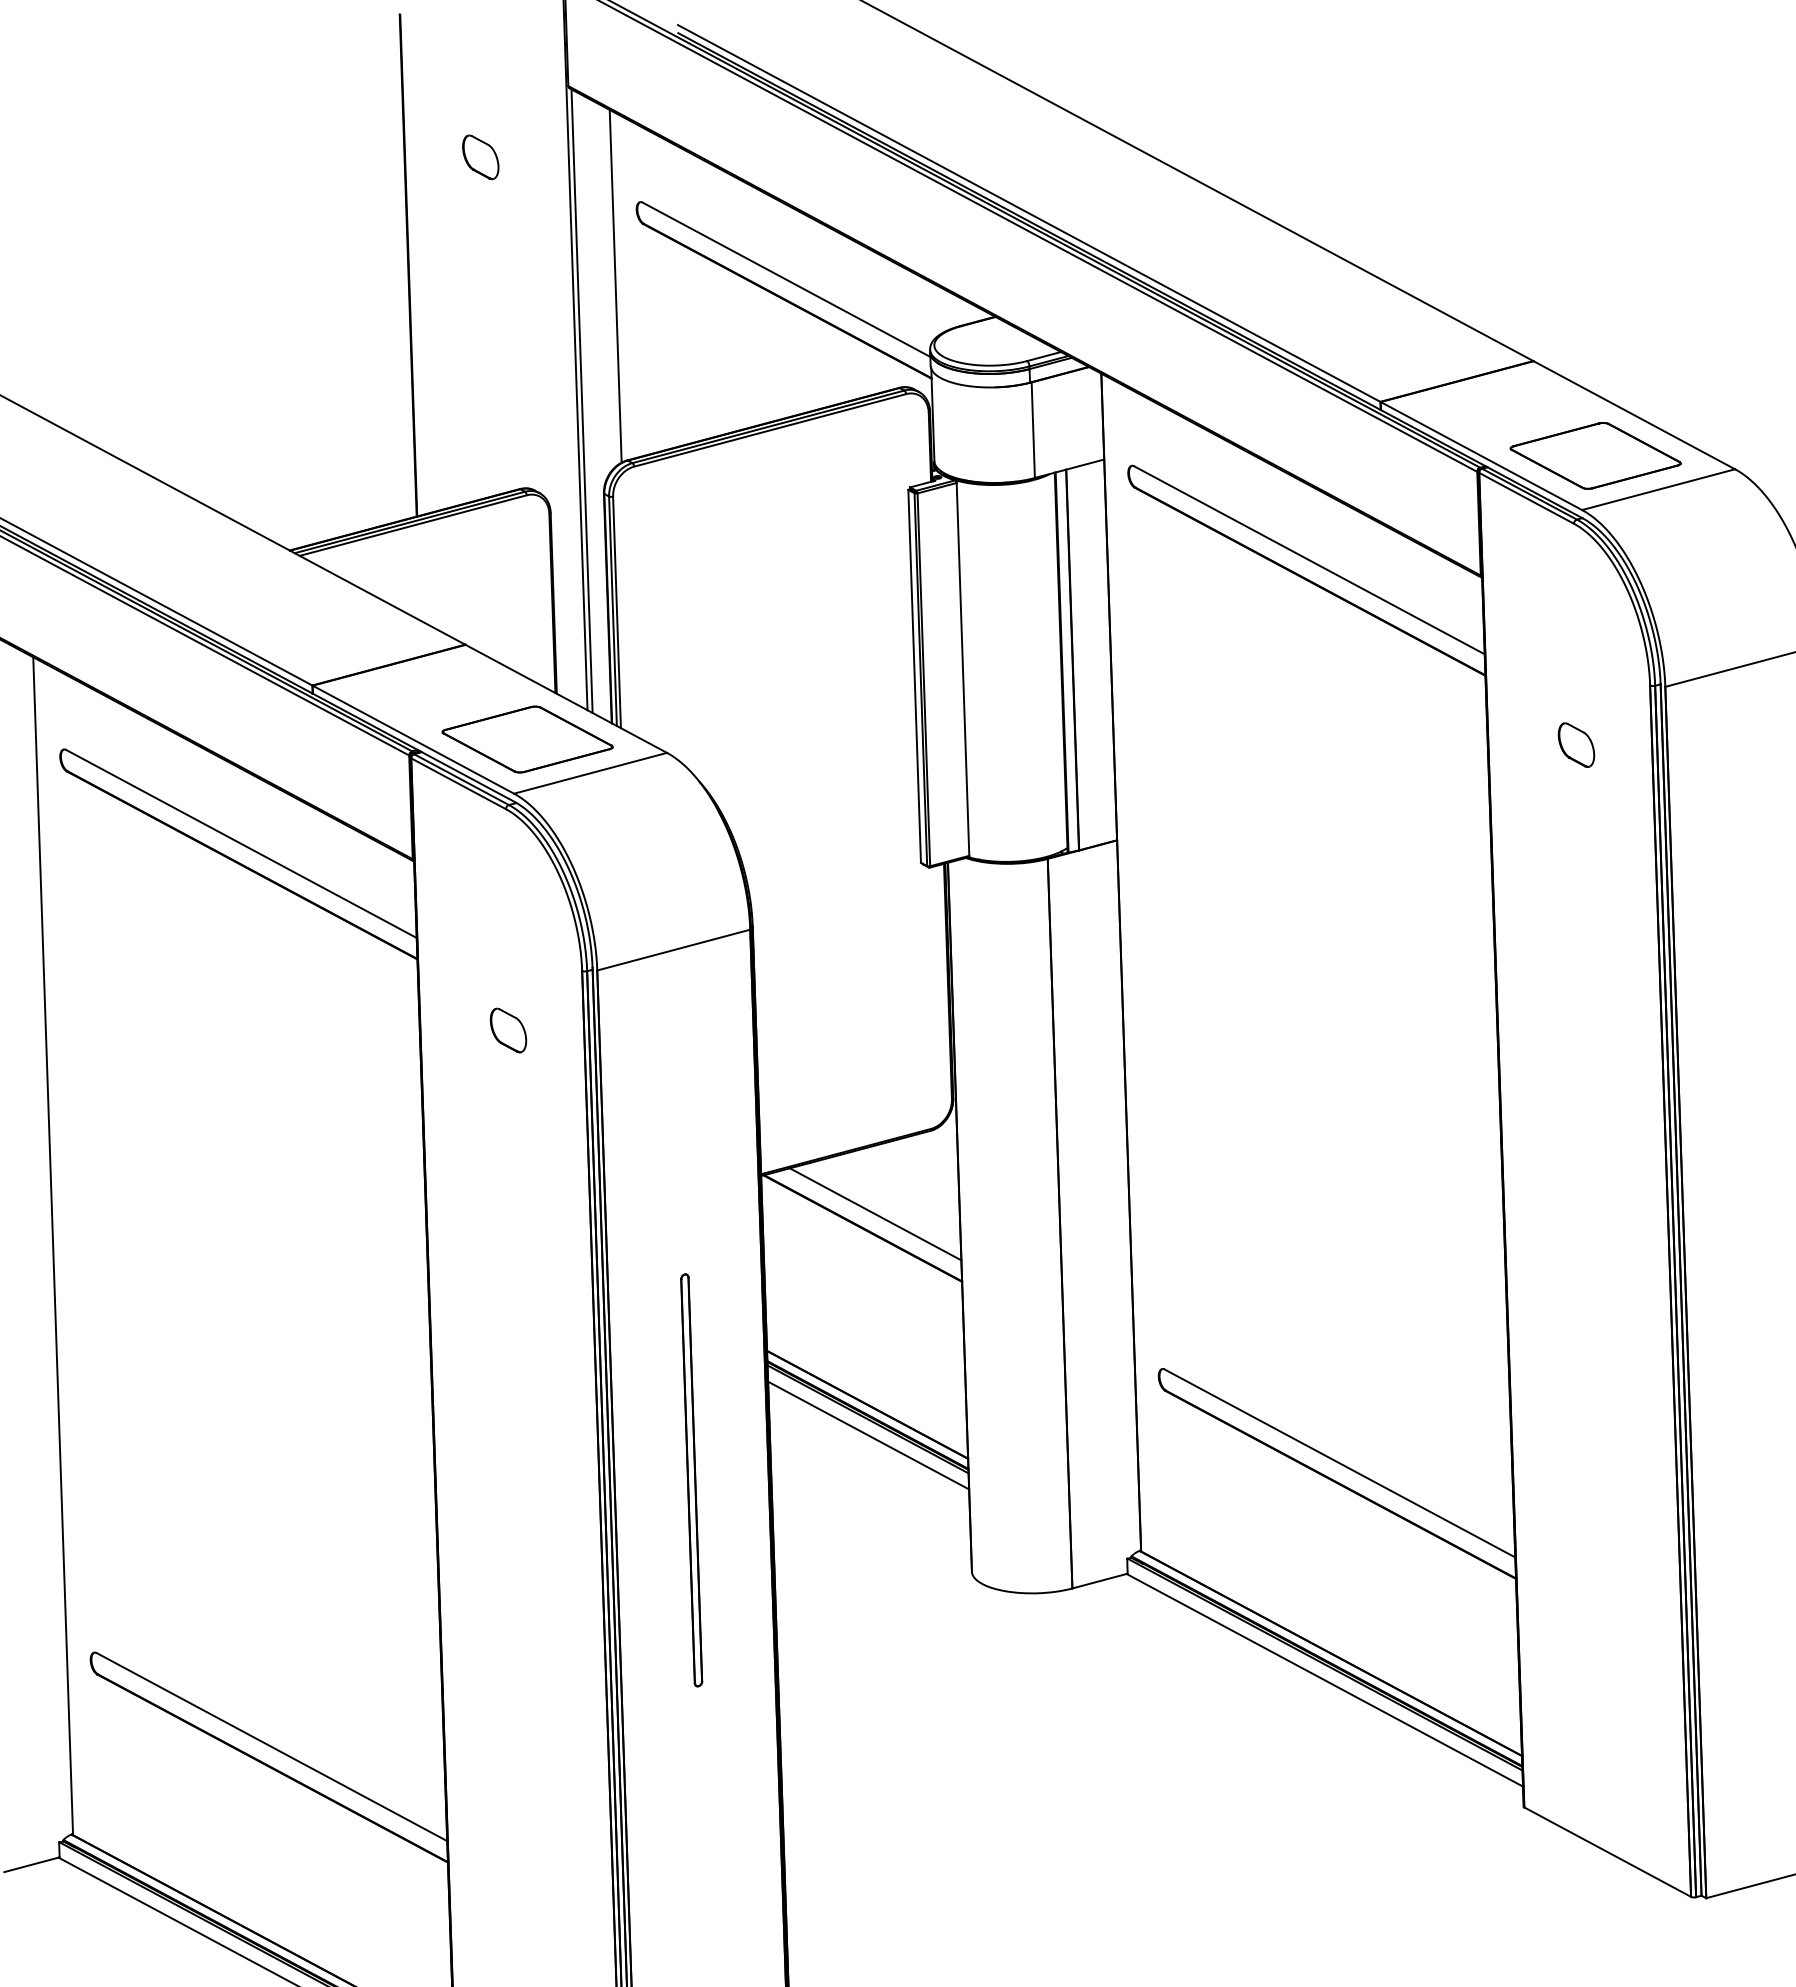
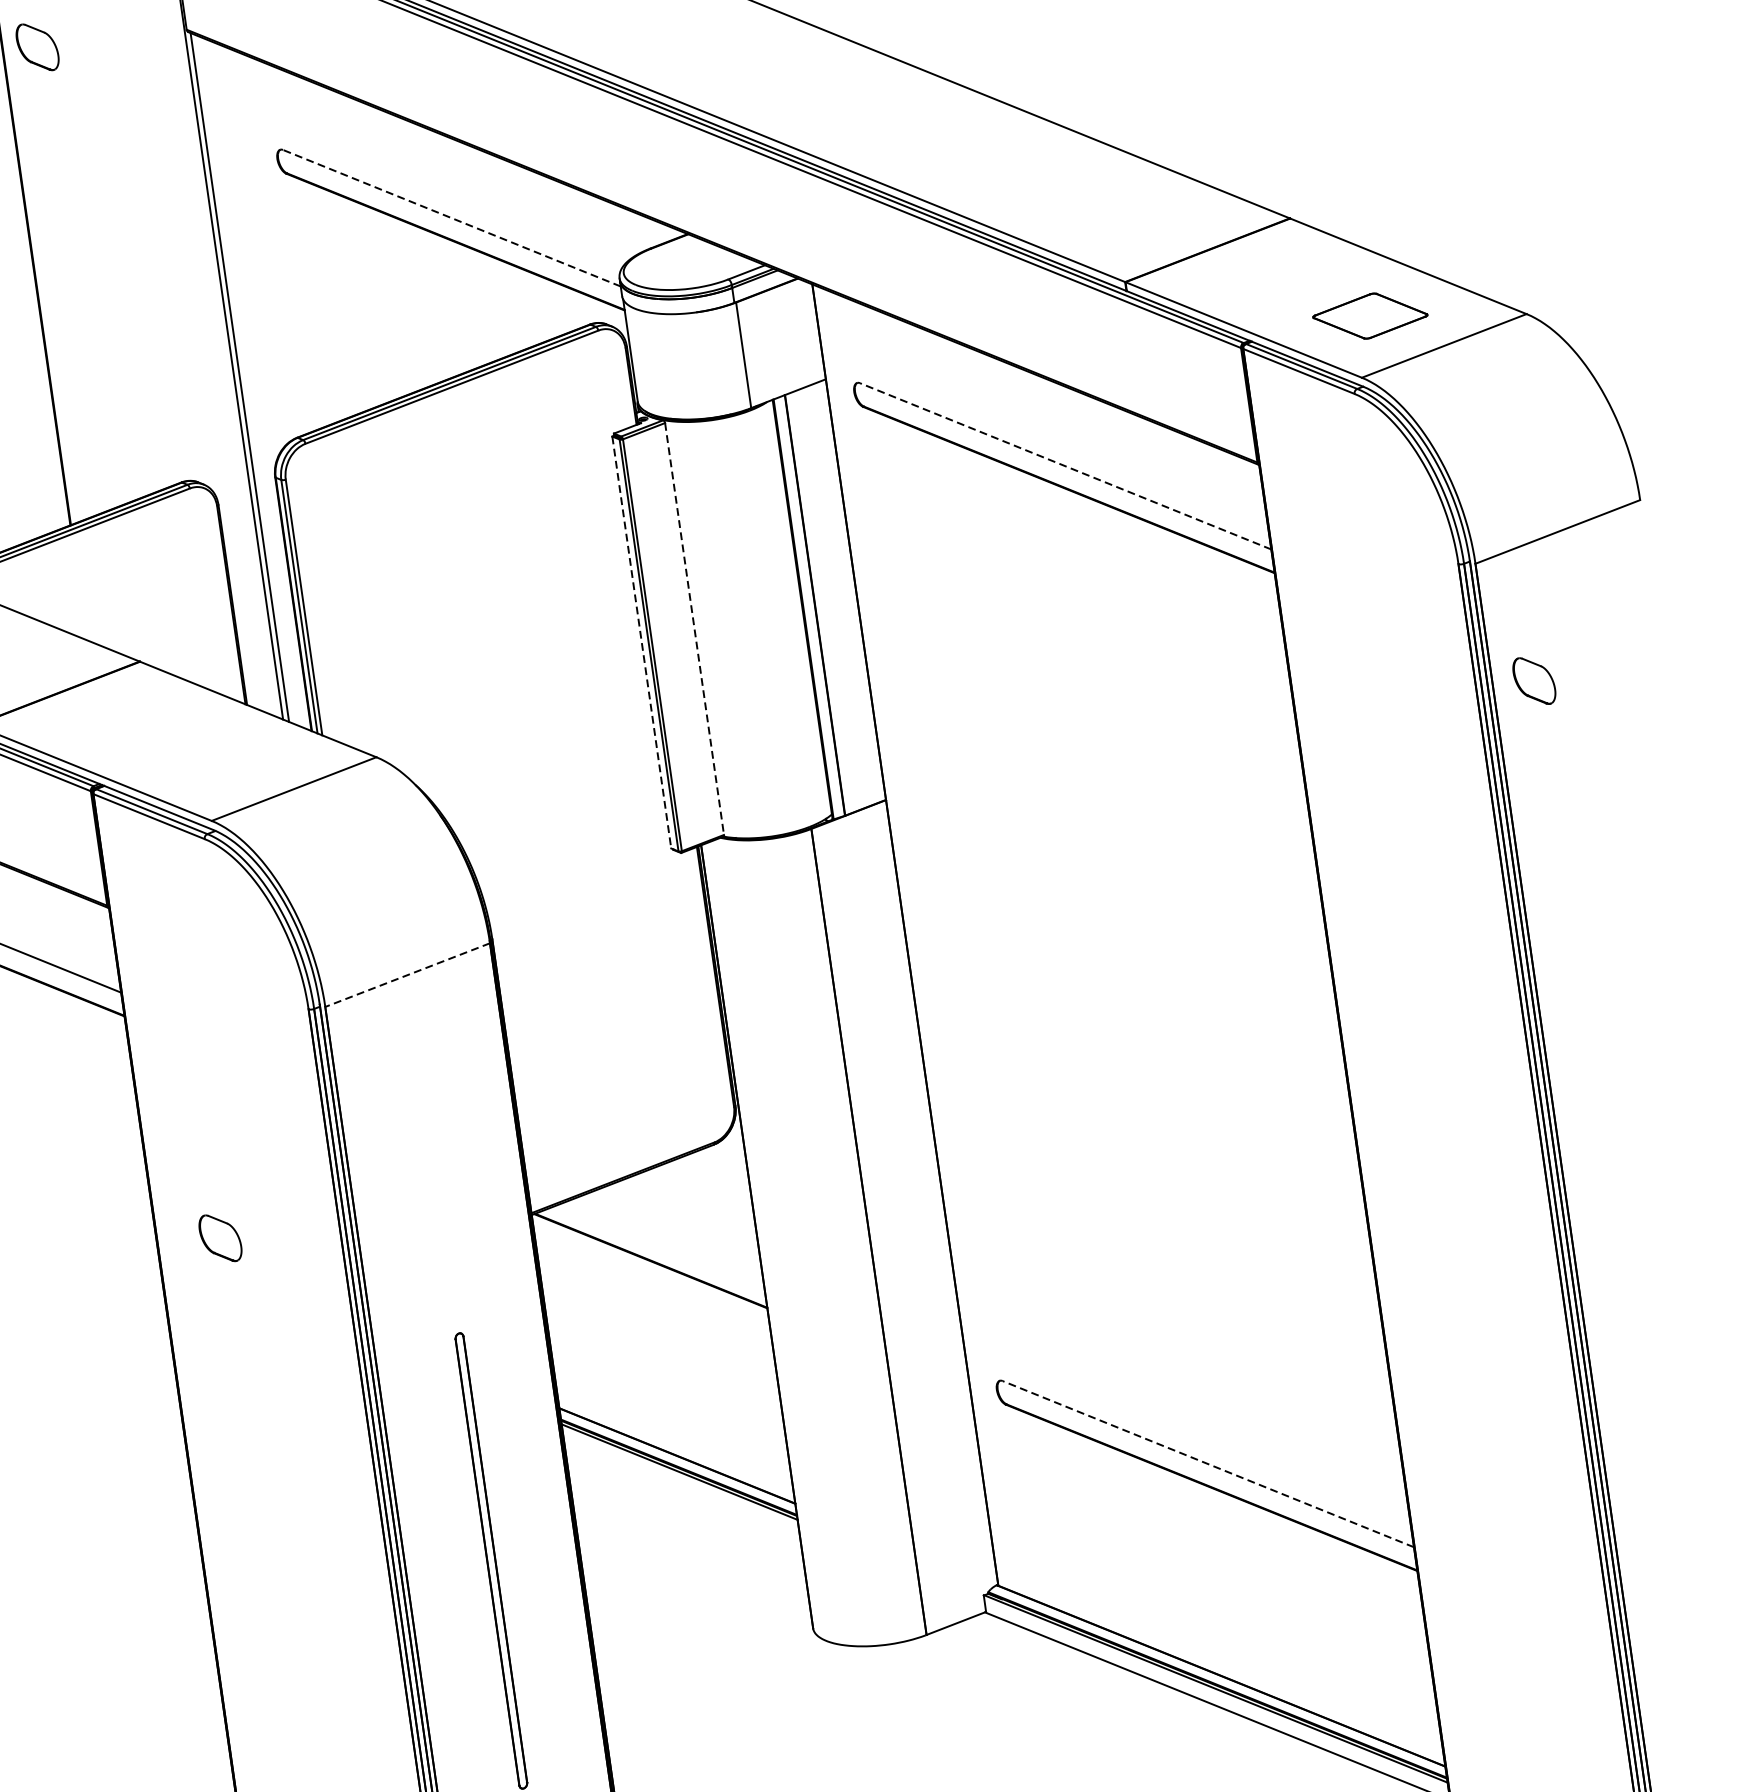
part: (480, 157) -> (37, 47), moved
line: (786, 279) -> (451, 217), solid -> dashed
line: (615, 285) -> (262, 245), removed
part: (1595, 455) -> (1370, 315), size x0.6
line: (1309, 560) -> (1065, 466), solid -> dashed
line: (962, 669) -> (694, 629), solid -> dashed
line: (914, 676) -> (641, 642), solid -> dashed
part: (527, 739) -> (220, 759), removed
part: (1576, 744) -> (1534, 680), moved
line: (673, 950) -> (407, 975), solid -> dashed
part: (508, 1030) -> (220, 1238), moved
line: (875, 1214) -> (663, 1244), removed
line: (868, 1435) -> (682, 1489), removed
line: (1340, 1463) -> (1208, 1464), solid -> dashed

